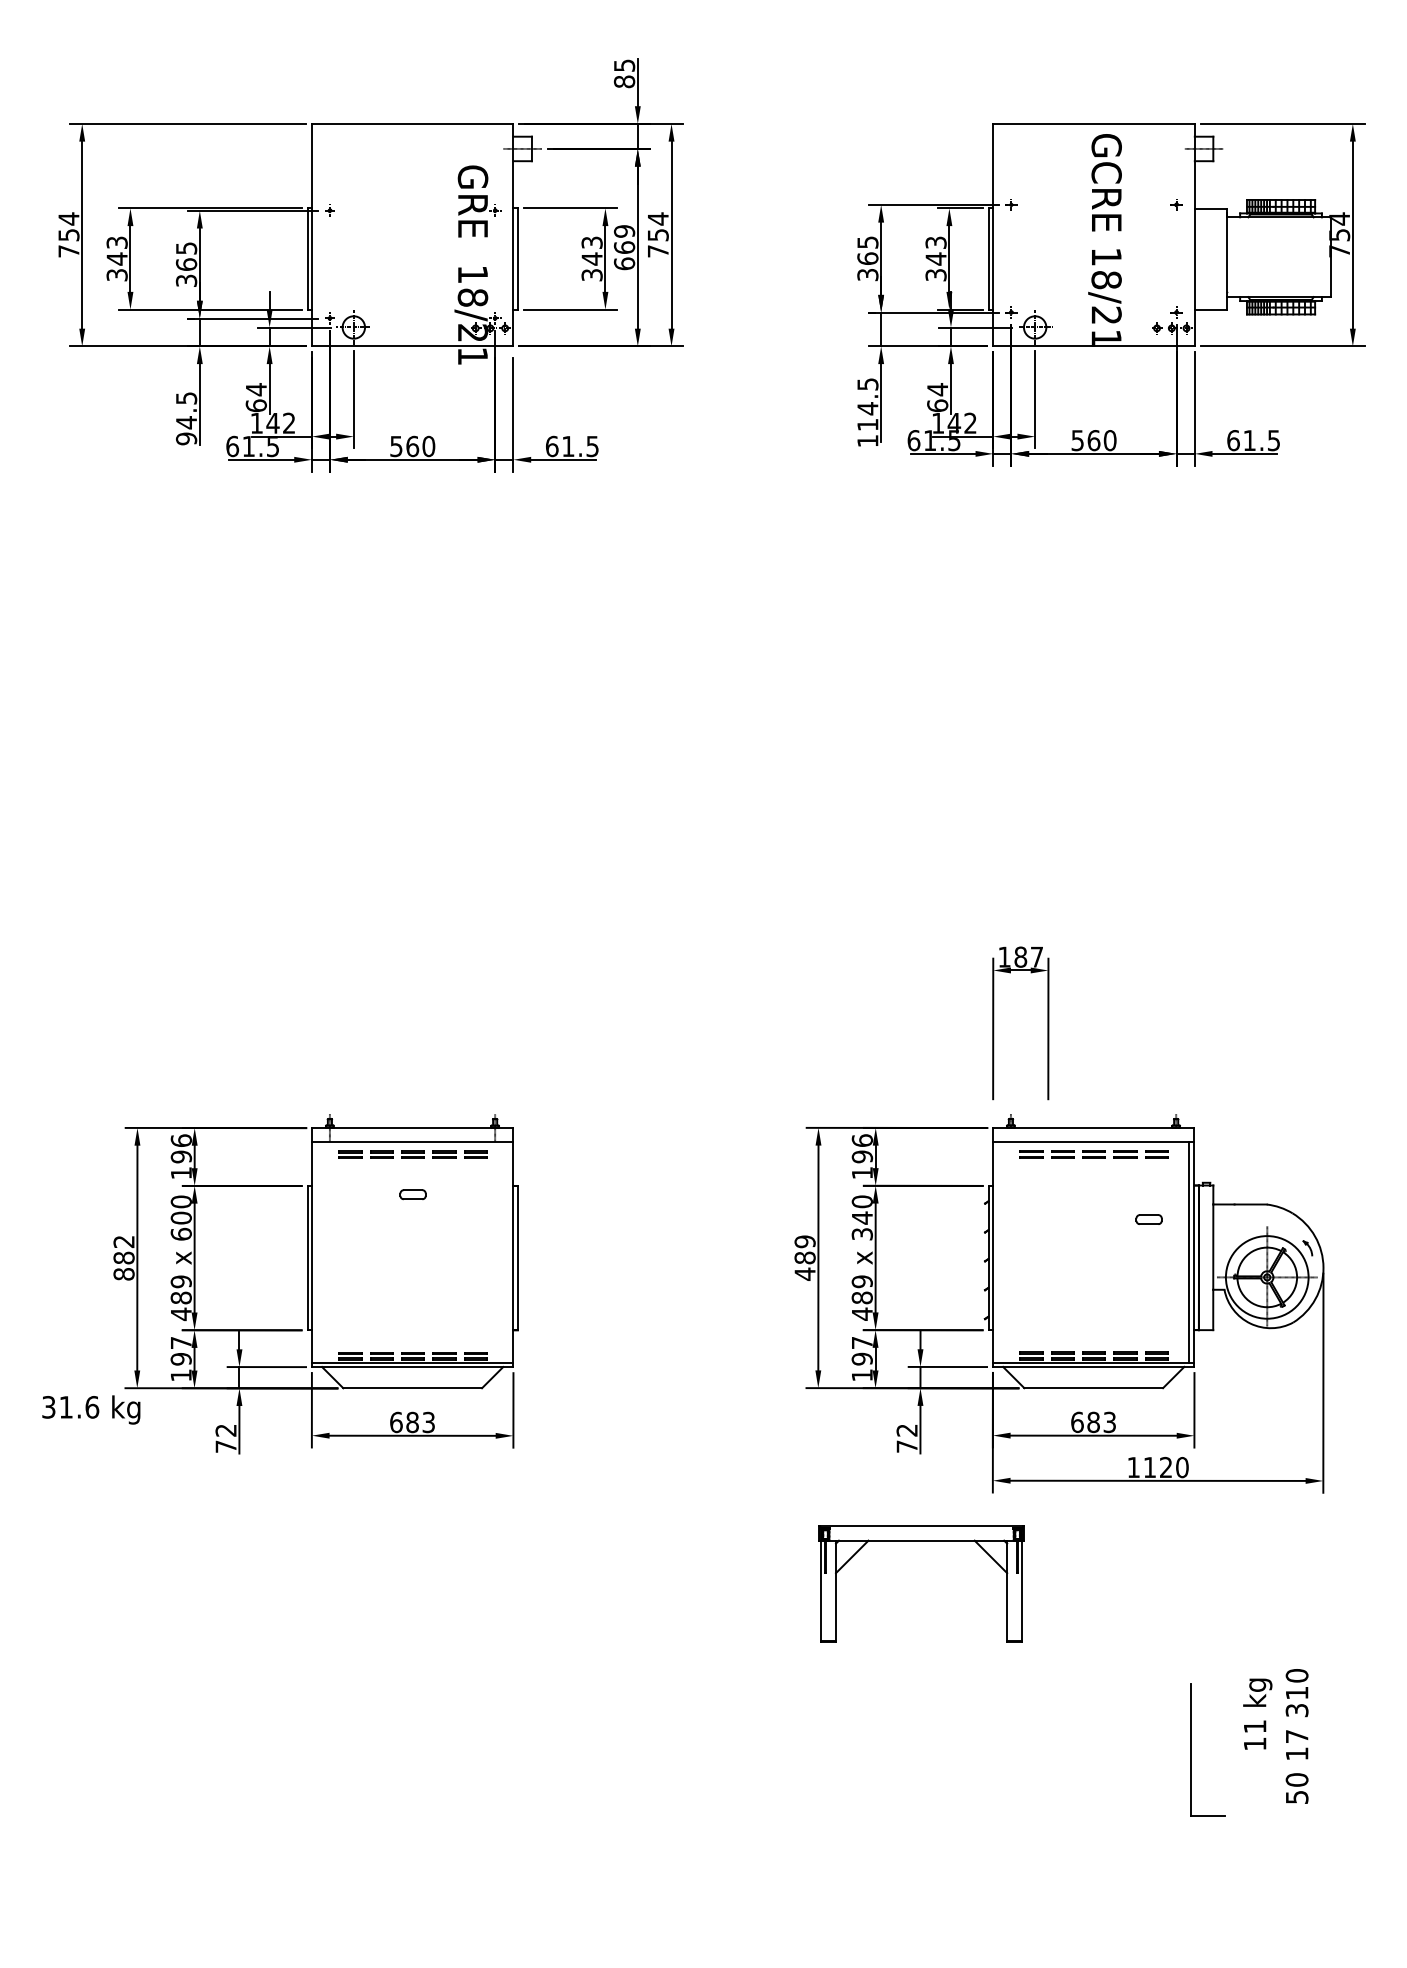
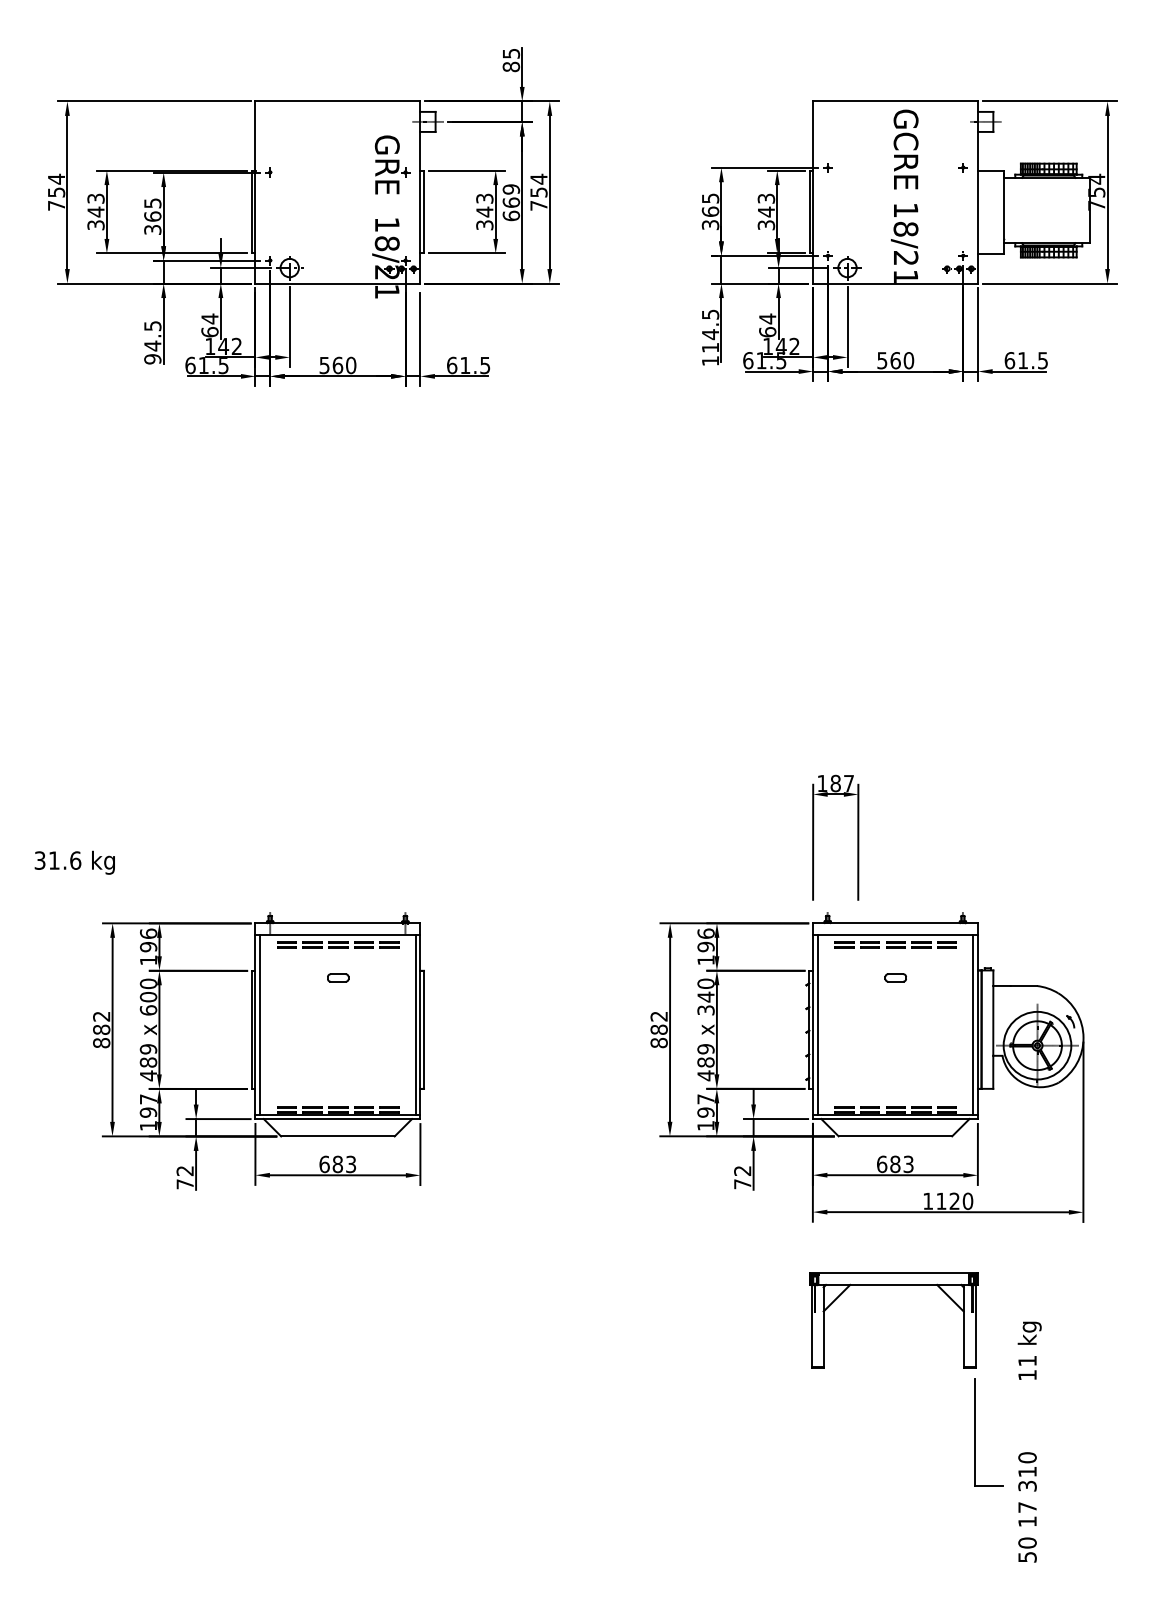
part: (1148, 1219) -> (895, 977), moved
line: (317, 1251) -> (260, 1024), added
line: (507, 1251) -> (415, 1024), added
line: (998, 1251) -> (817, 1024), added
text: (804, 1257) -> (658, 1029), 489 -> 882
text: (91, 1409) -> (75, 862), moved
part: (921, 1541) -> (893, 1285), moved
text: (1257, 1713) -> (1029, 1350), moved
text: (1296, 1736) -> (1027, 1507), moved

